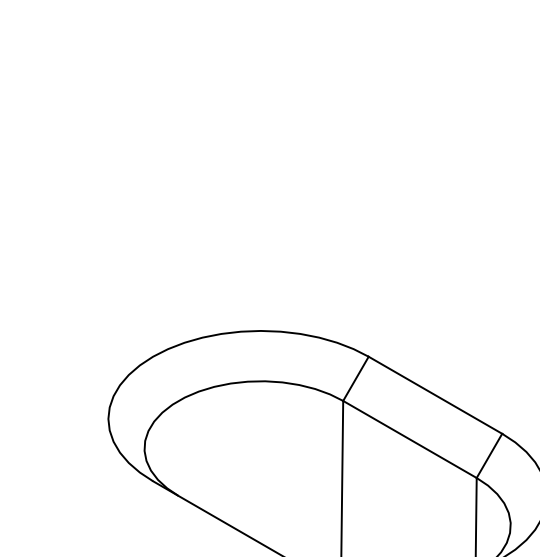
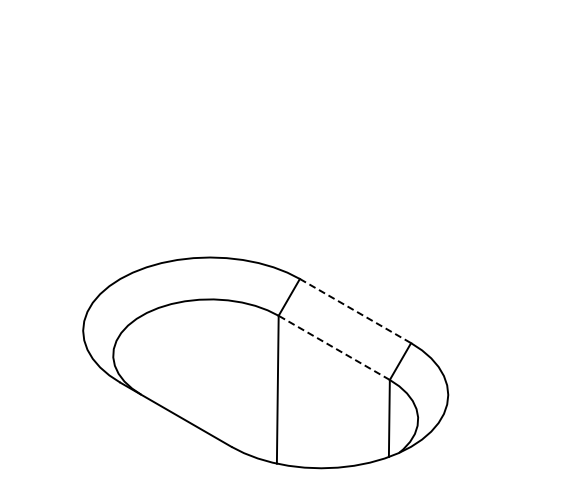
line: (435, 395) -> (355, 311), solid -> dashed
line: (409, 439) -> (333, 347), solid -> dashed

